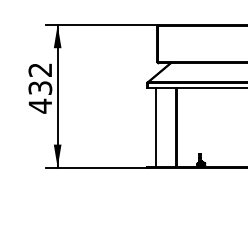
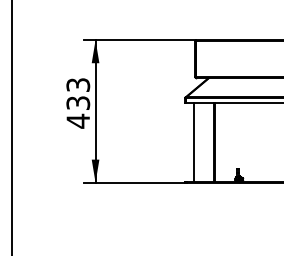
text: (40, 69) -> (78, 84), 432 -> 433

